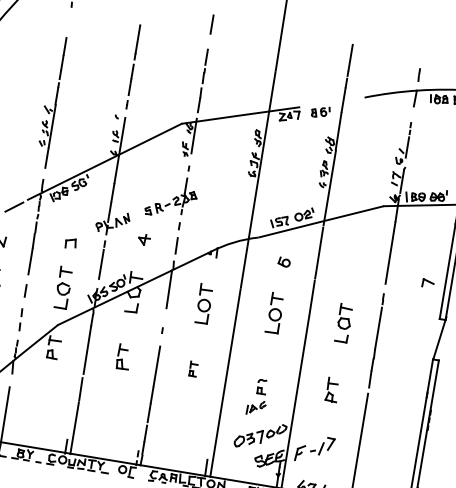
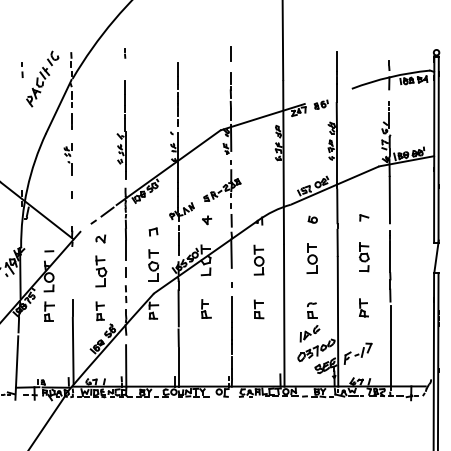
part: (428, 283) -> (364, 217), moved
part: (192, 369) -> (258, 309), size x1.67
part: (257, 397) -> (309, 322), size x1.43

